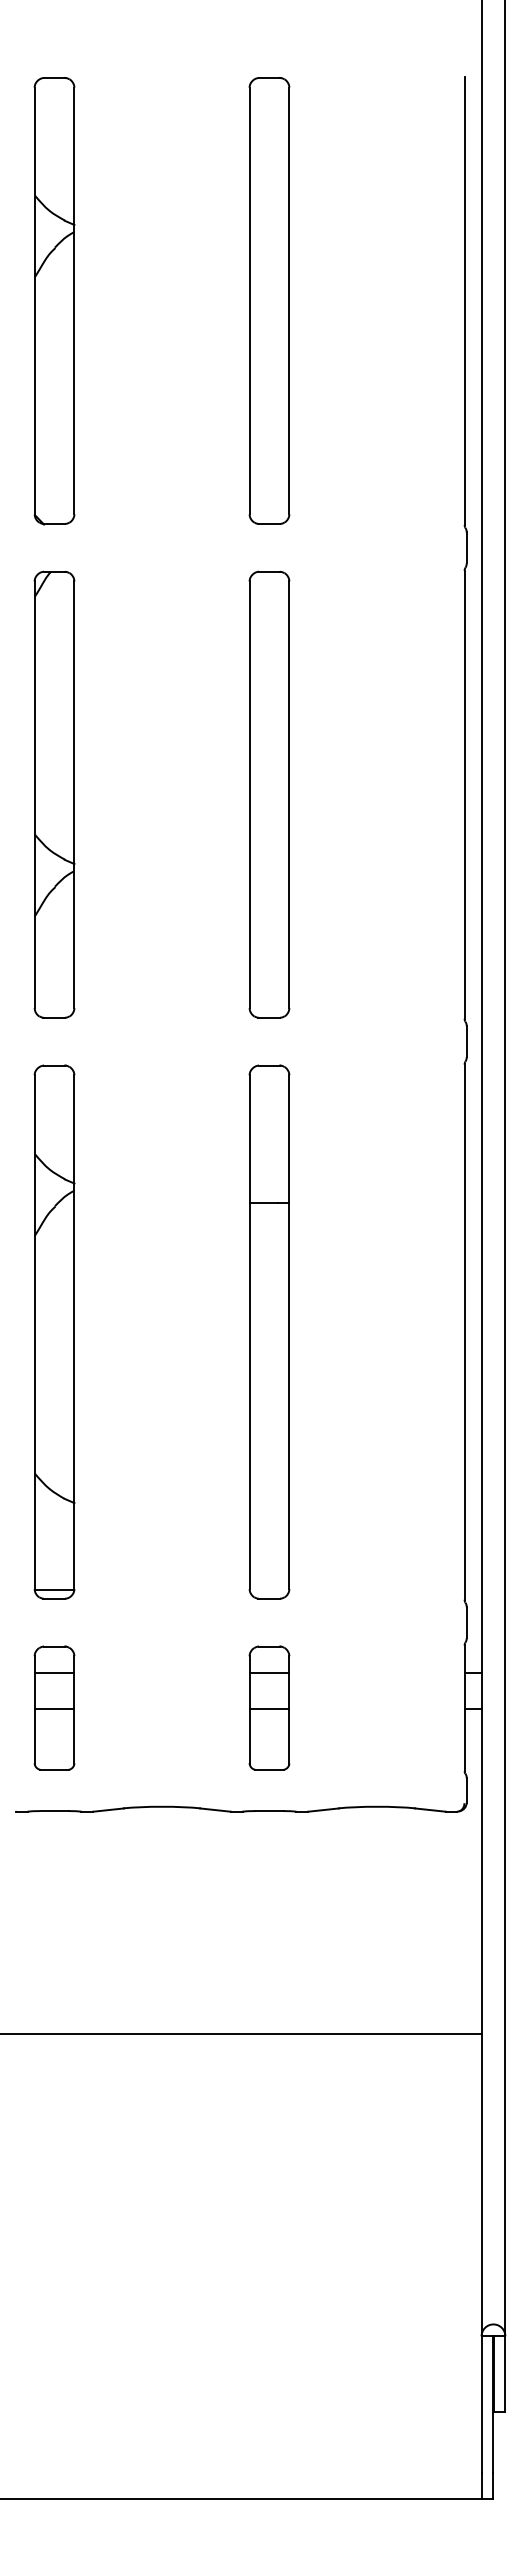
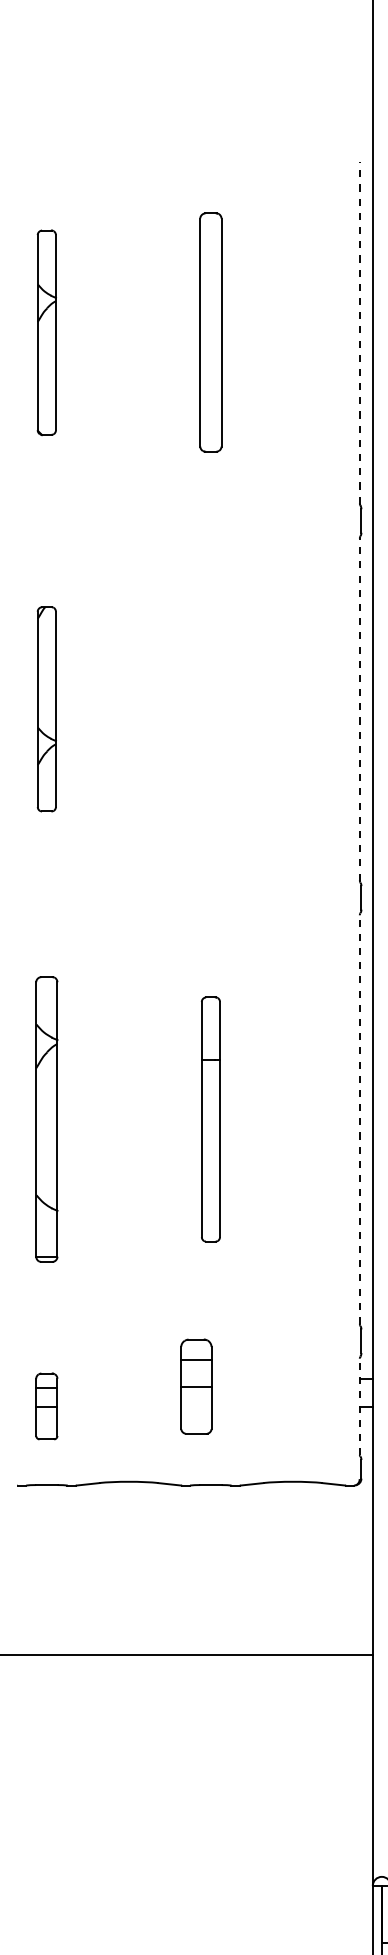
part: (269, 300) -> (210, 332), size x0.7
part: (54, 301) -> (46, 332), size x0.6
line: (464, 301) -> (359, 332), solid -> dashed
part: (54, 794) -> (46, 709), size x0.6
part: (269, 794) -> (210, 709), removed
line: (464, 794) -> (359, 709), solid -> dashed
part: (54, 1331) -> (46, 1119), size x0.7
part: (269, 1331) -> (210, 1119), size x0.6
line: (464, 1332) -> (359, 1119), solid -> dashed
part: (54, 1707) -> (46, 1406), size x0.7
part: (269, 1707) -> (196, 1386), moved
line: (464, 1708) -> (359, 1406), solid -> dashed

